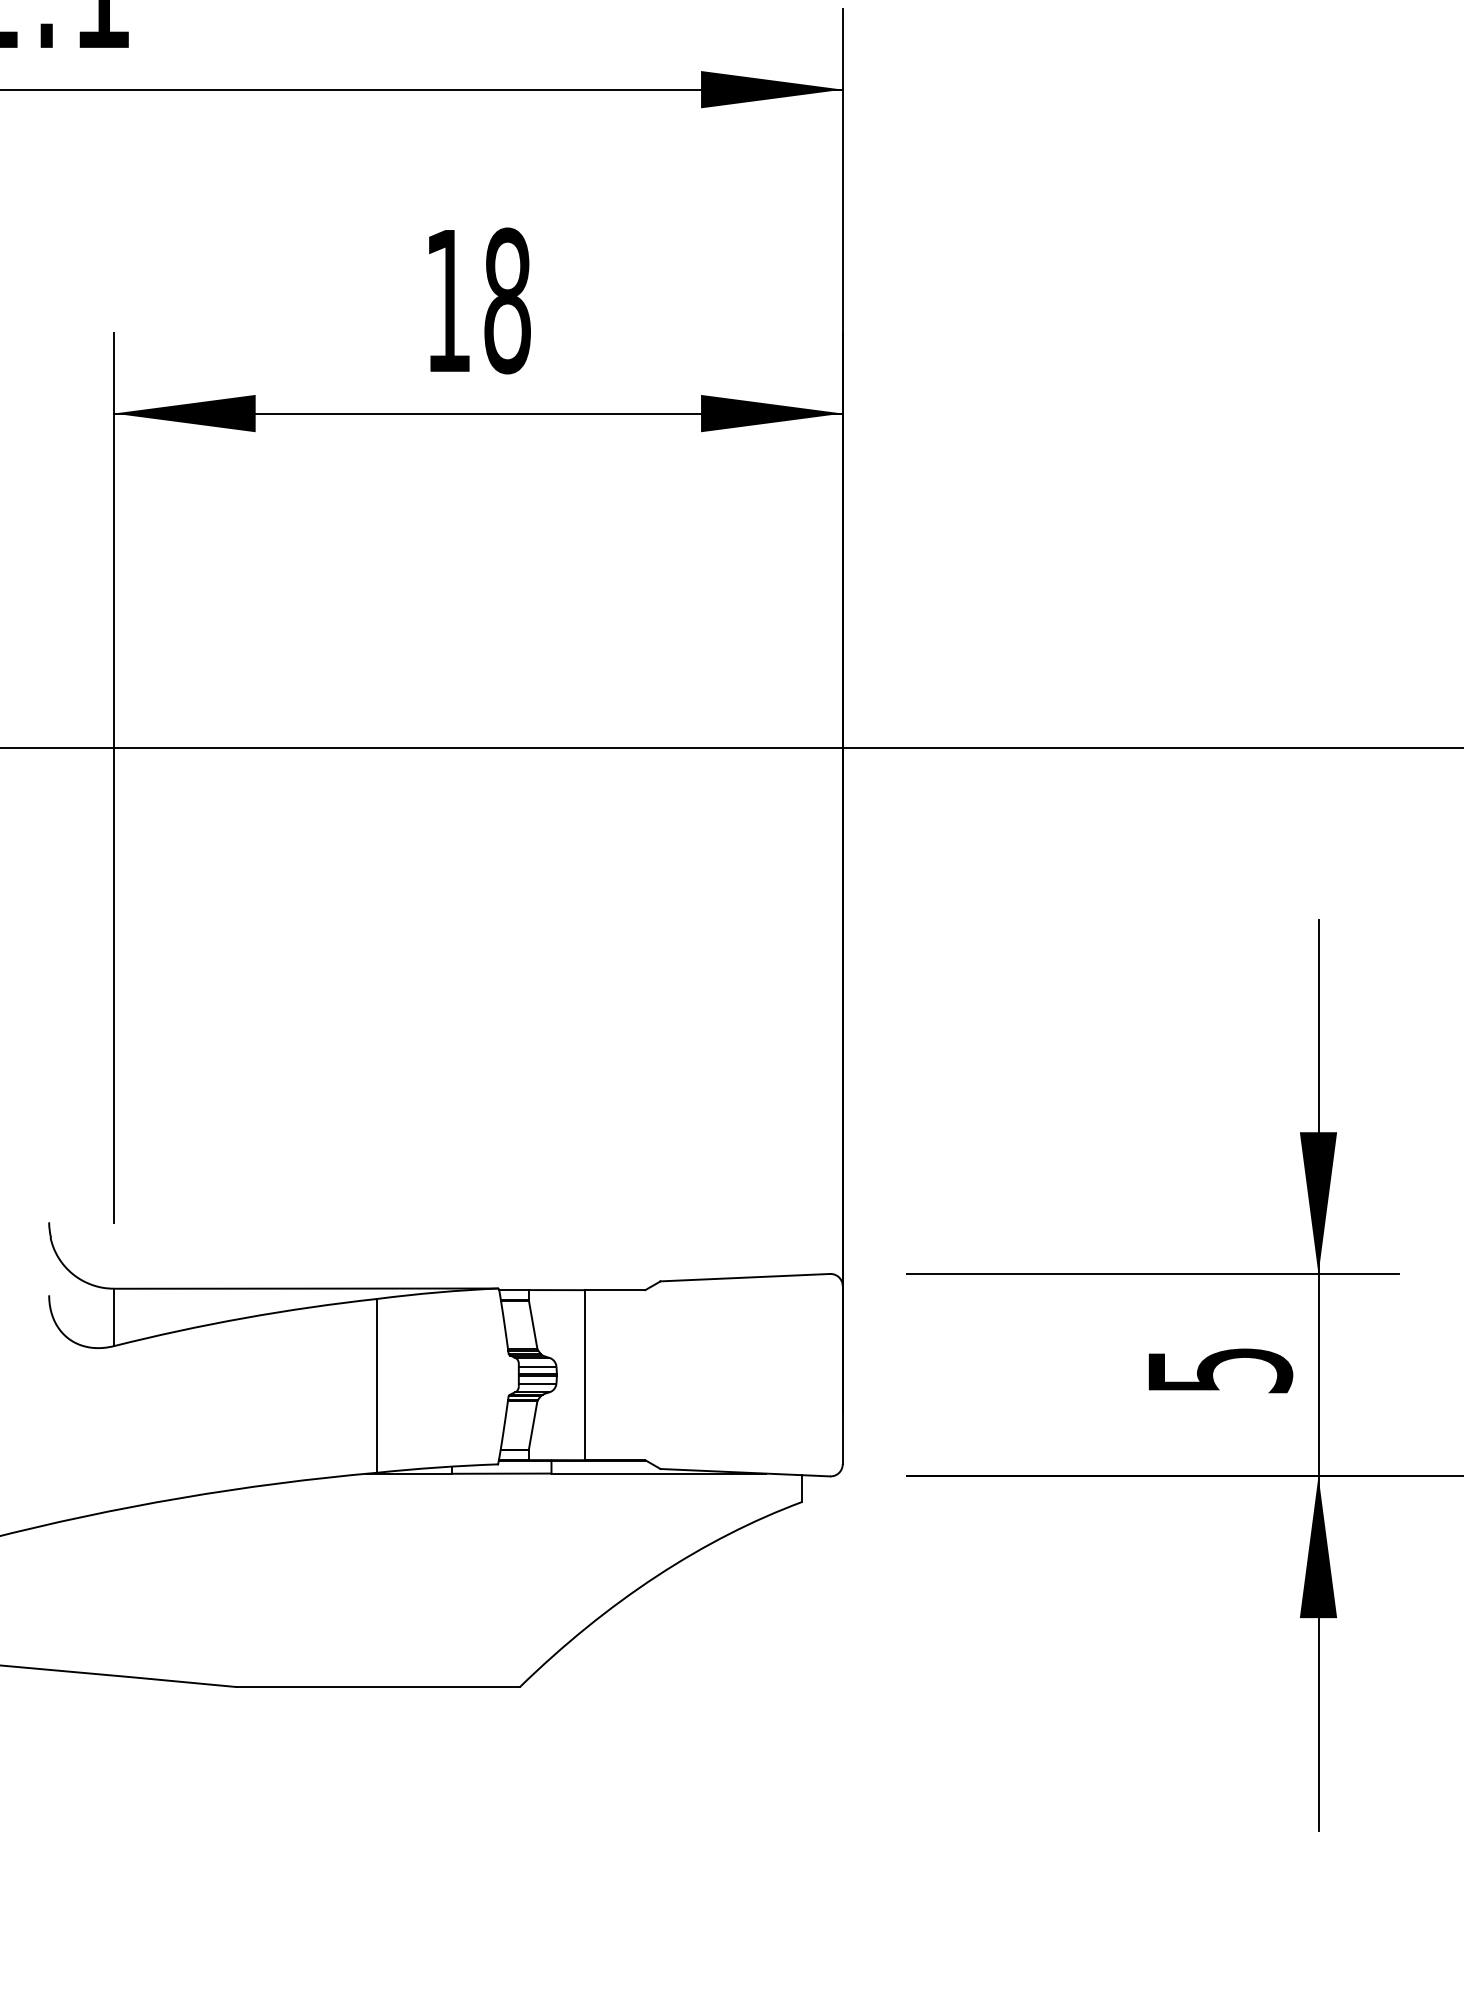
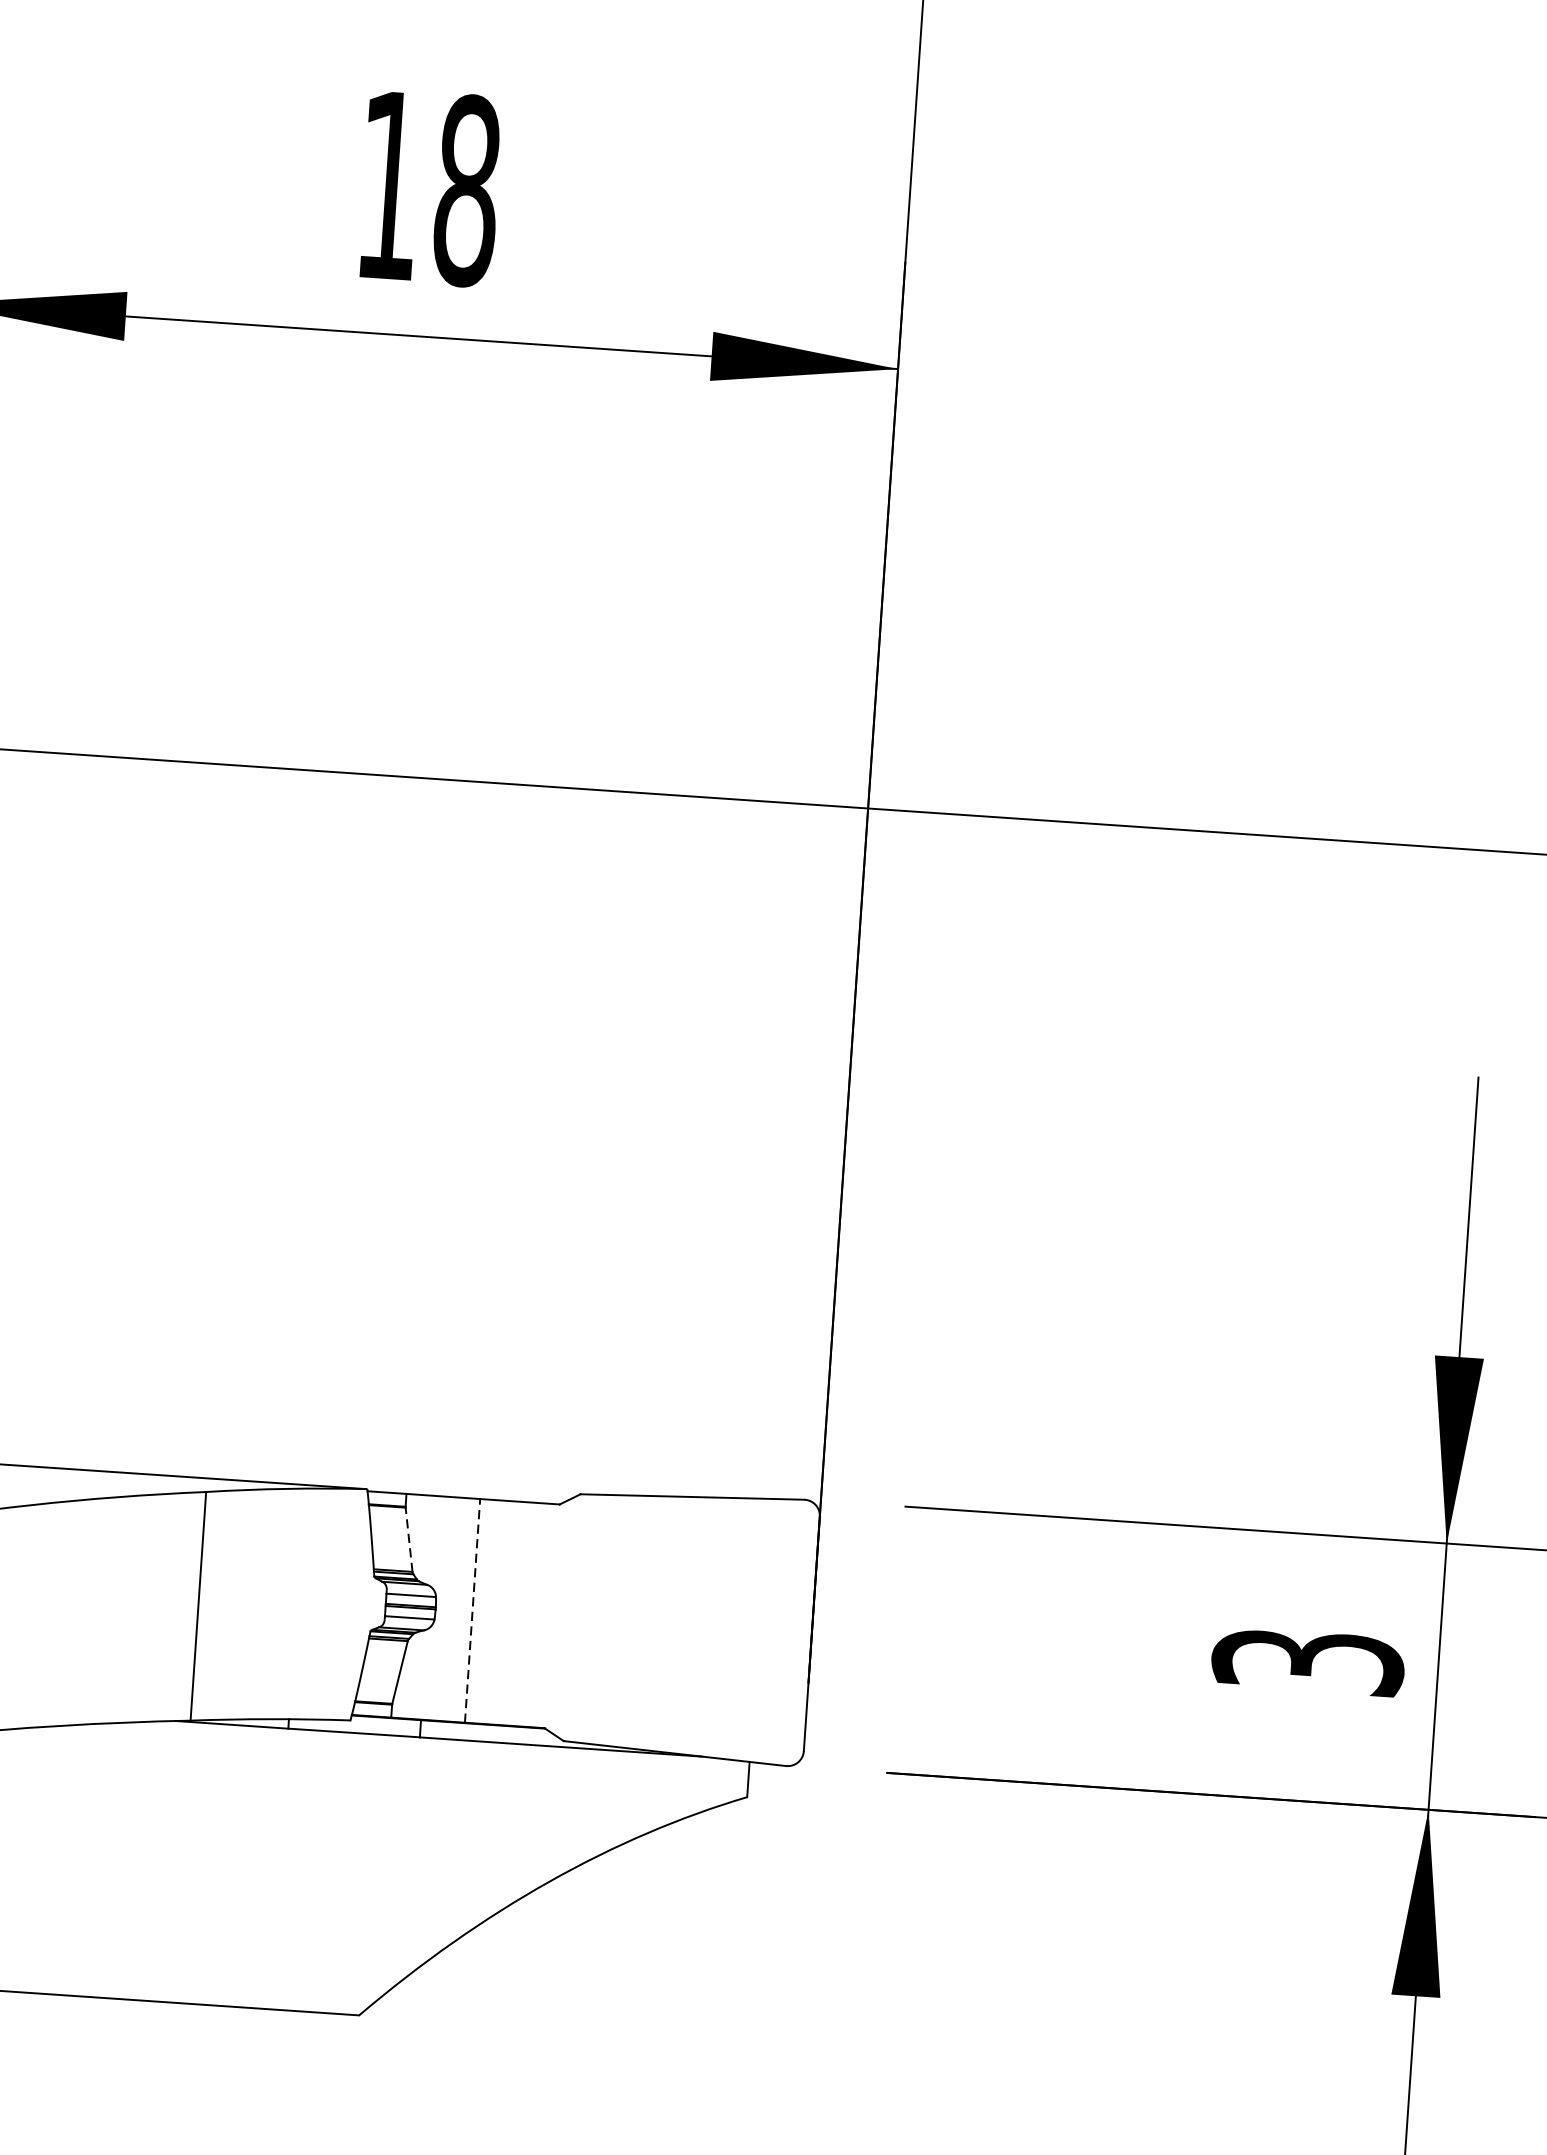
line: (533, 1324) -> (409, 1539), solid -> dashed
text: (1219, 1370) -> (1307, 1661), 5 -> 3
line: (584, 1374) -> (472, 1609), solid -> dashed

